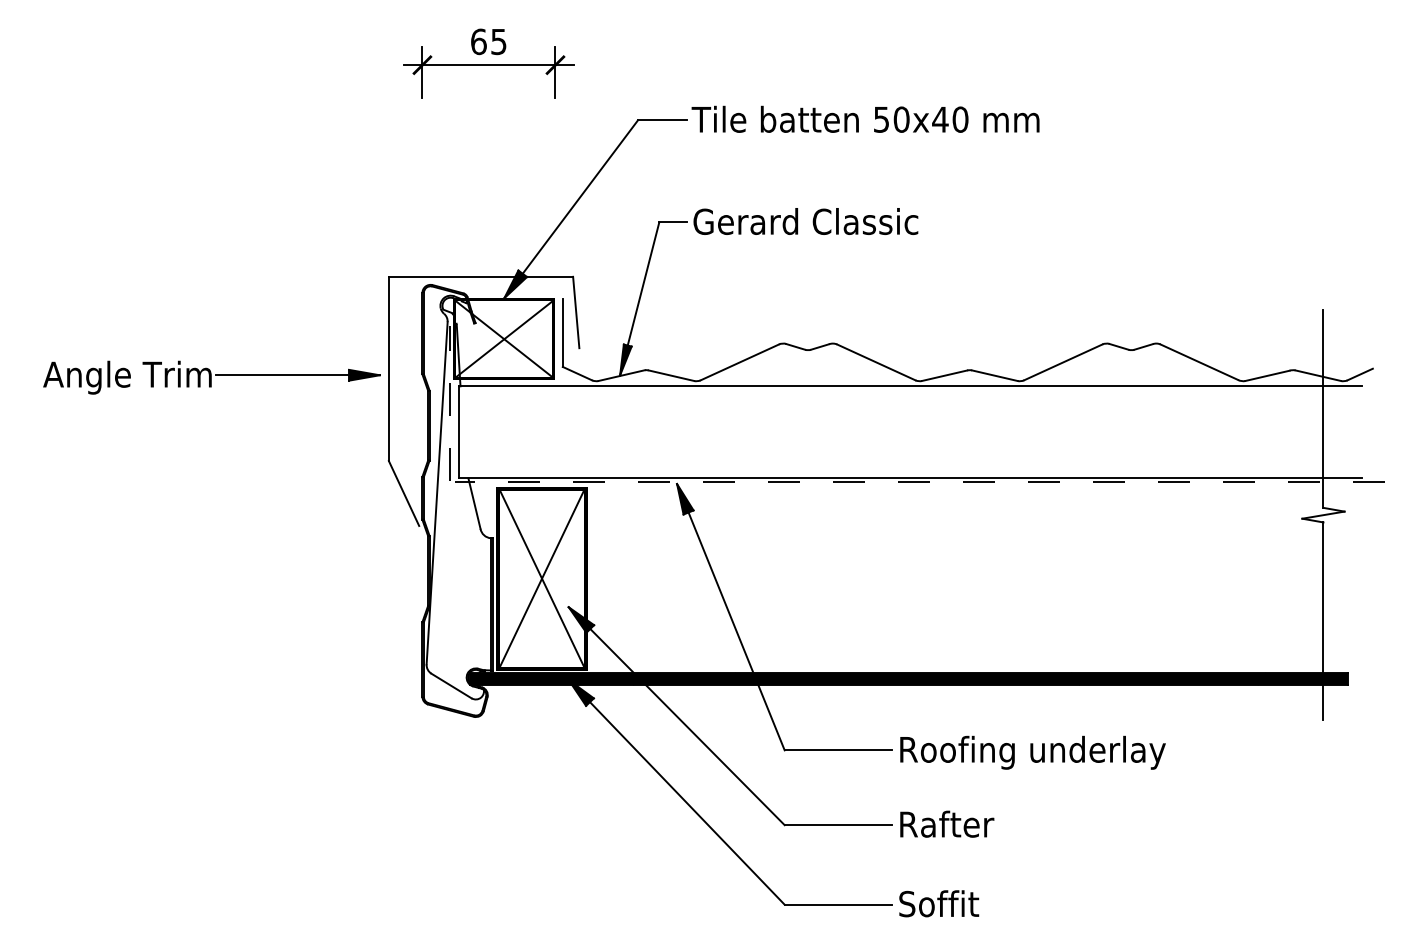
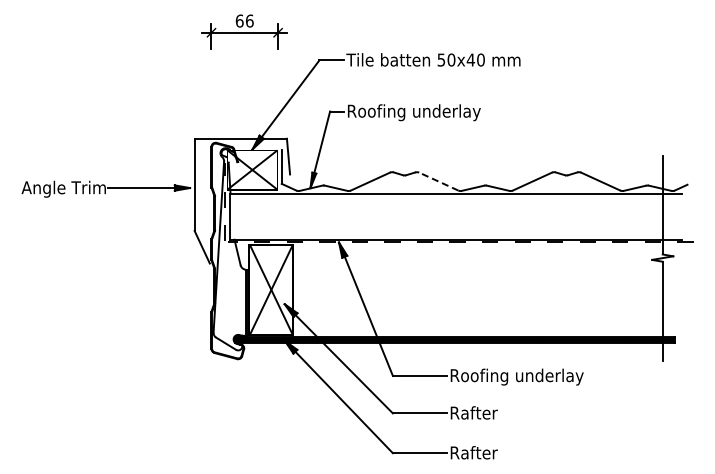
text: (498, 40) -> (249, 20), 65 -> 66
text: (825, 224) -> (413, 112), Gerard Classic -> Roofing underlay
line: (875, 362) -> (438, 181), solid -> dashed
text: (945, 903) -> (473, 452), Soffit -> Rafter

